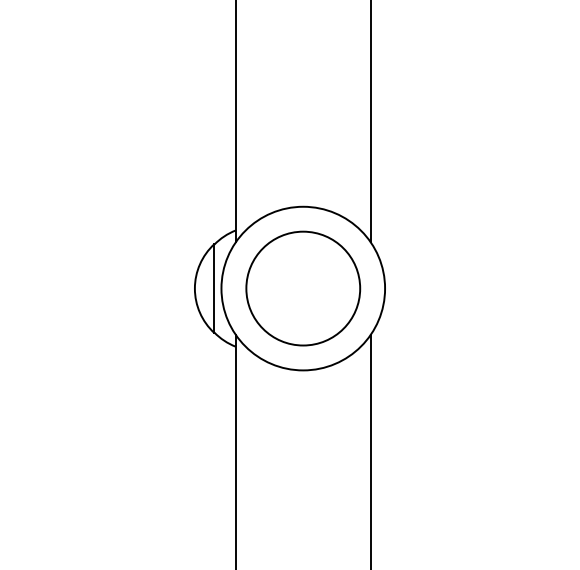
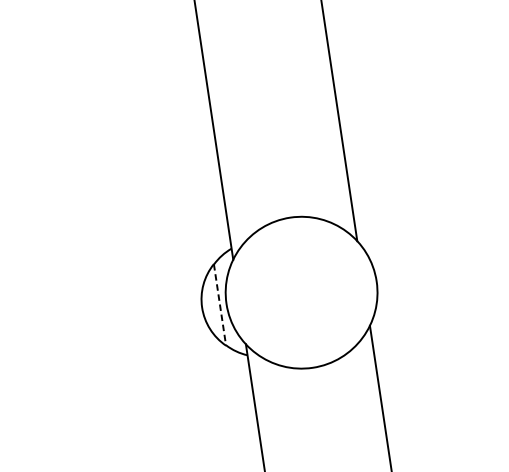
circle: (303, 288) -> (301, 292), removed
line: (214, 289) -> (220, 305), solid -> dashed

